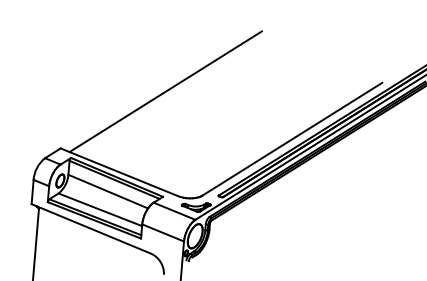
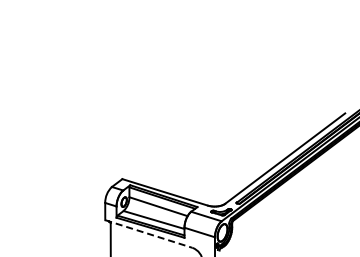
line: (165, 91) -> (192, 132), removed
line: (90, 229) -> (148, 234), solid -> dashed

